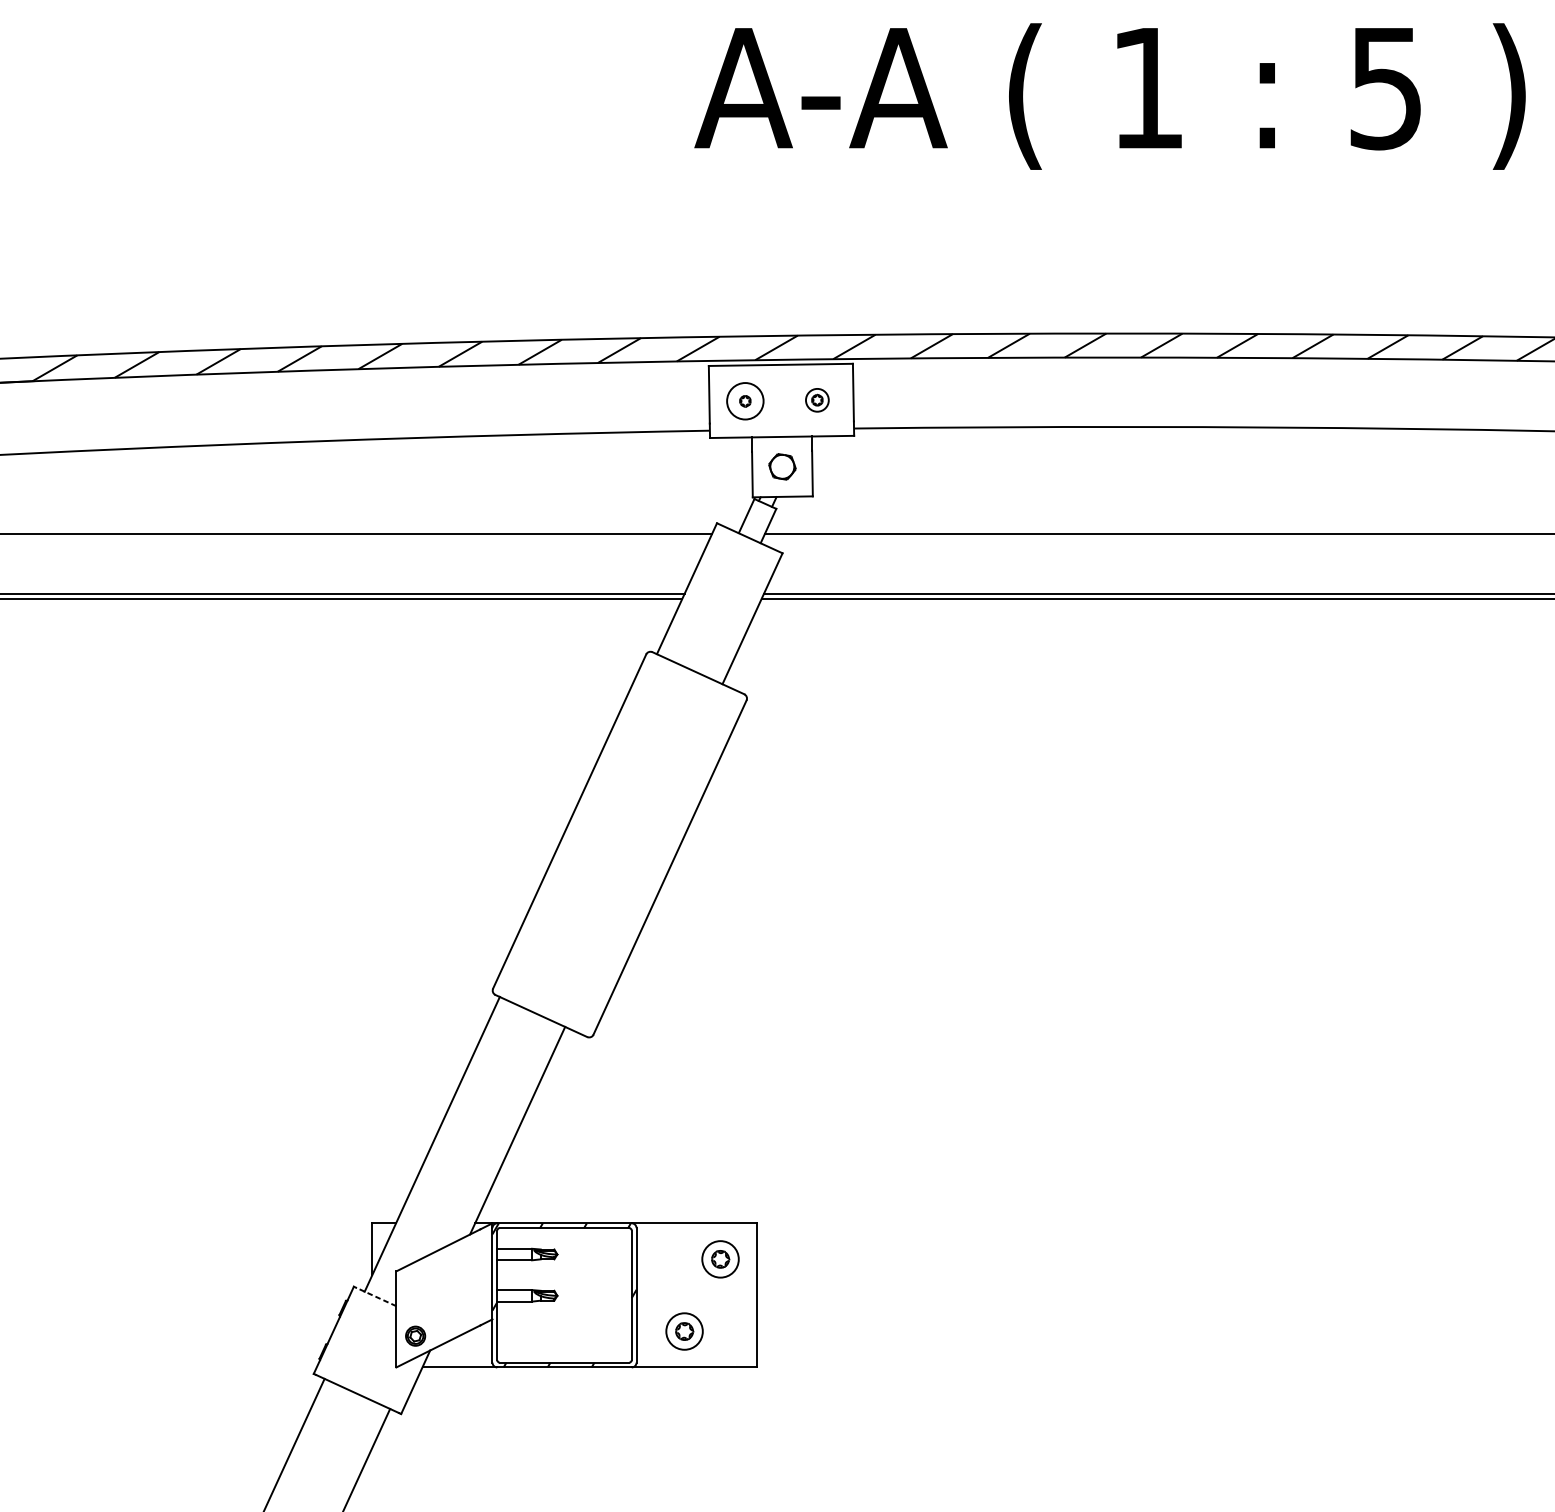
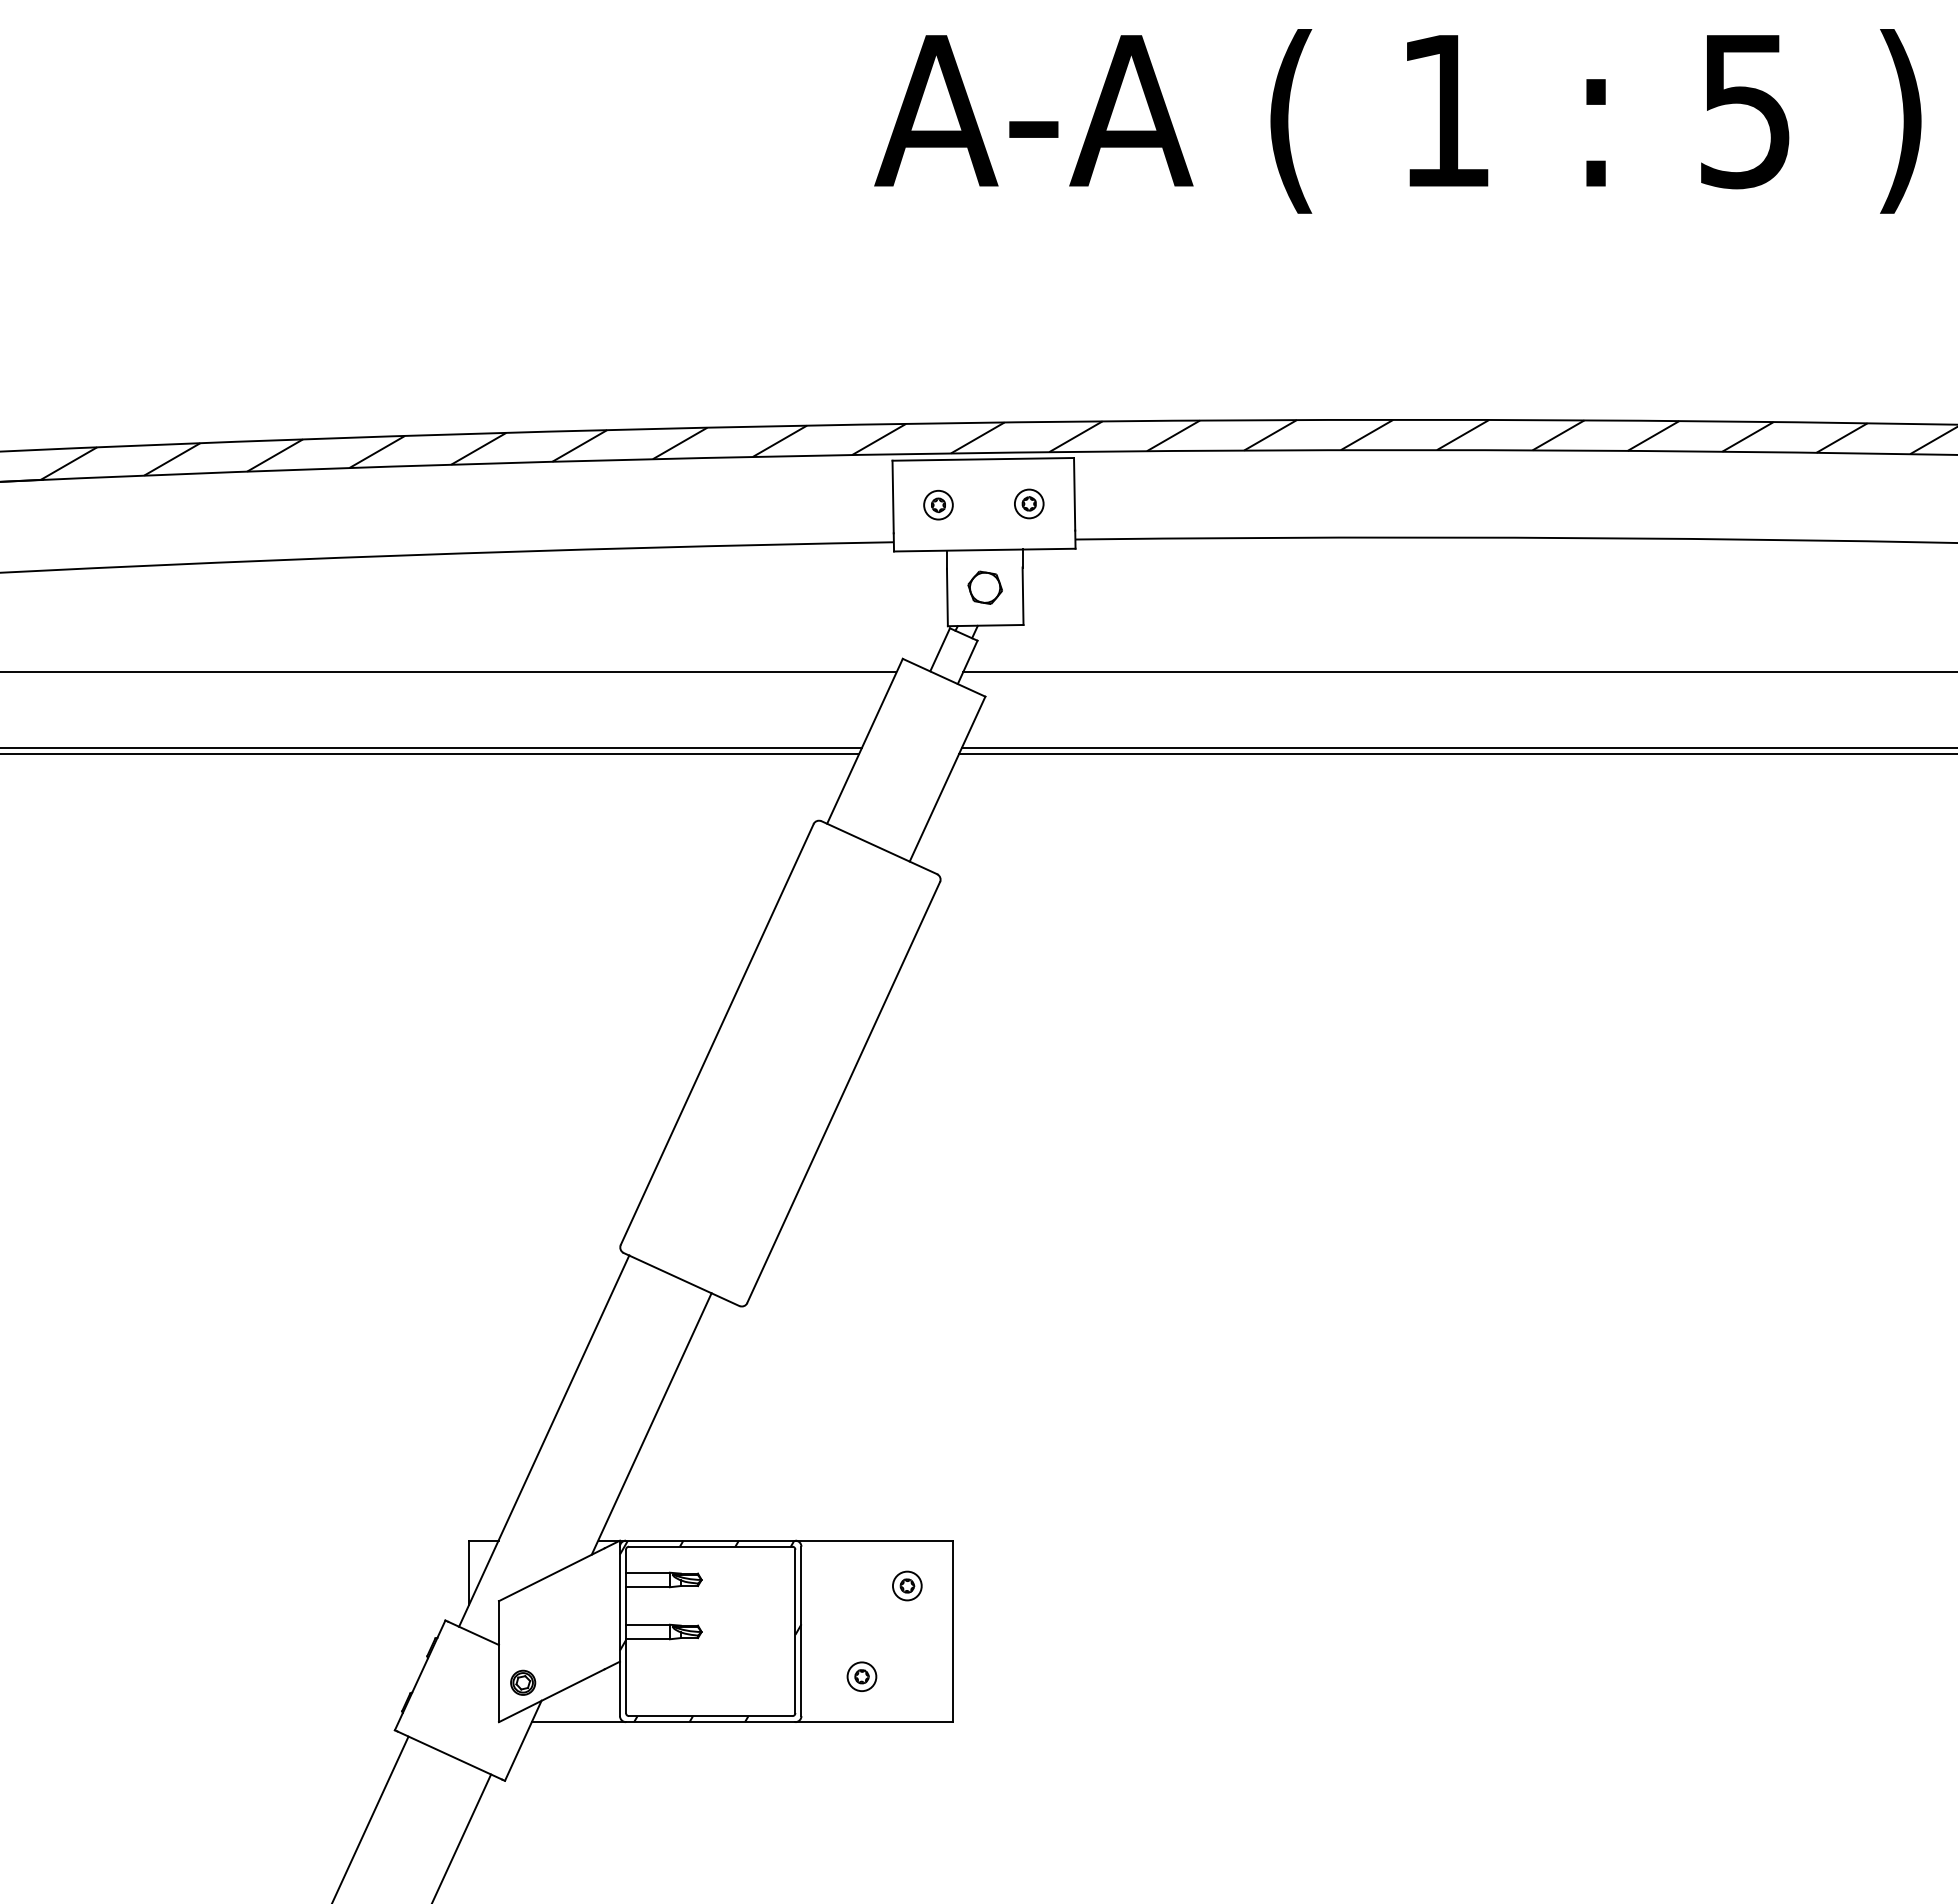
circle: (745, 400) -> (938, 504), size x0.62
part: (720, 1258) -> (907, 1585), size x0.62
line: (376, 1297) -> (473, 1633), dashed -> solid
part: (684, 1331) -> (861, 1676), size x0.62

